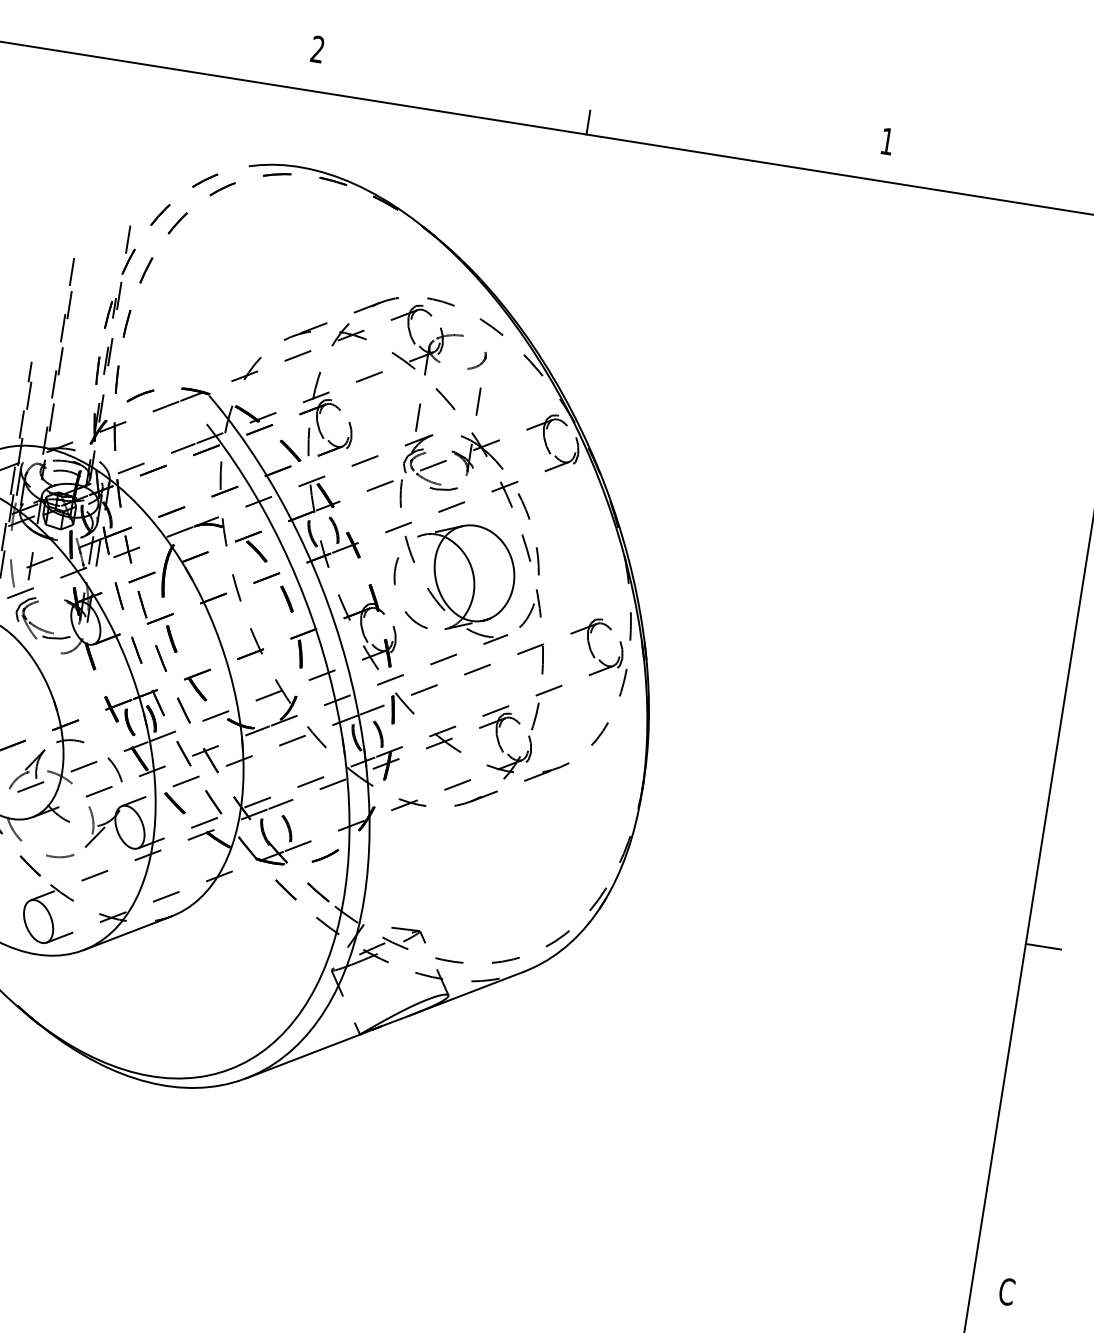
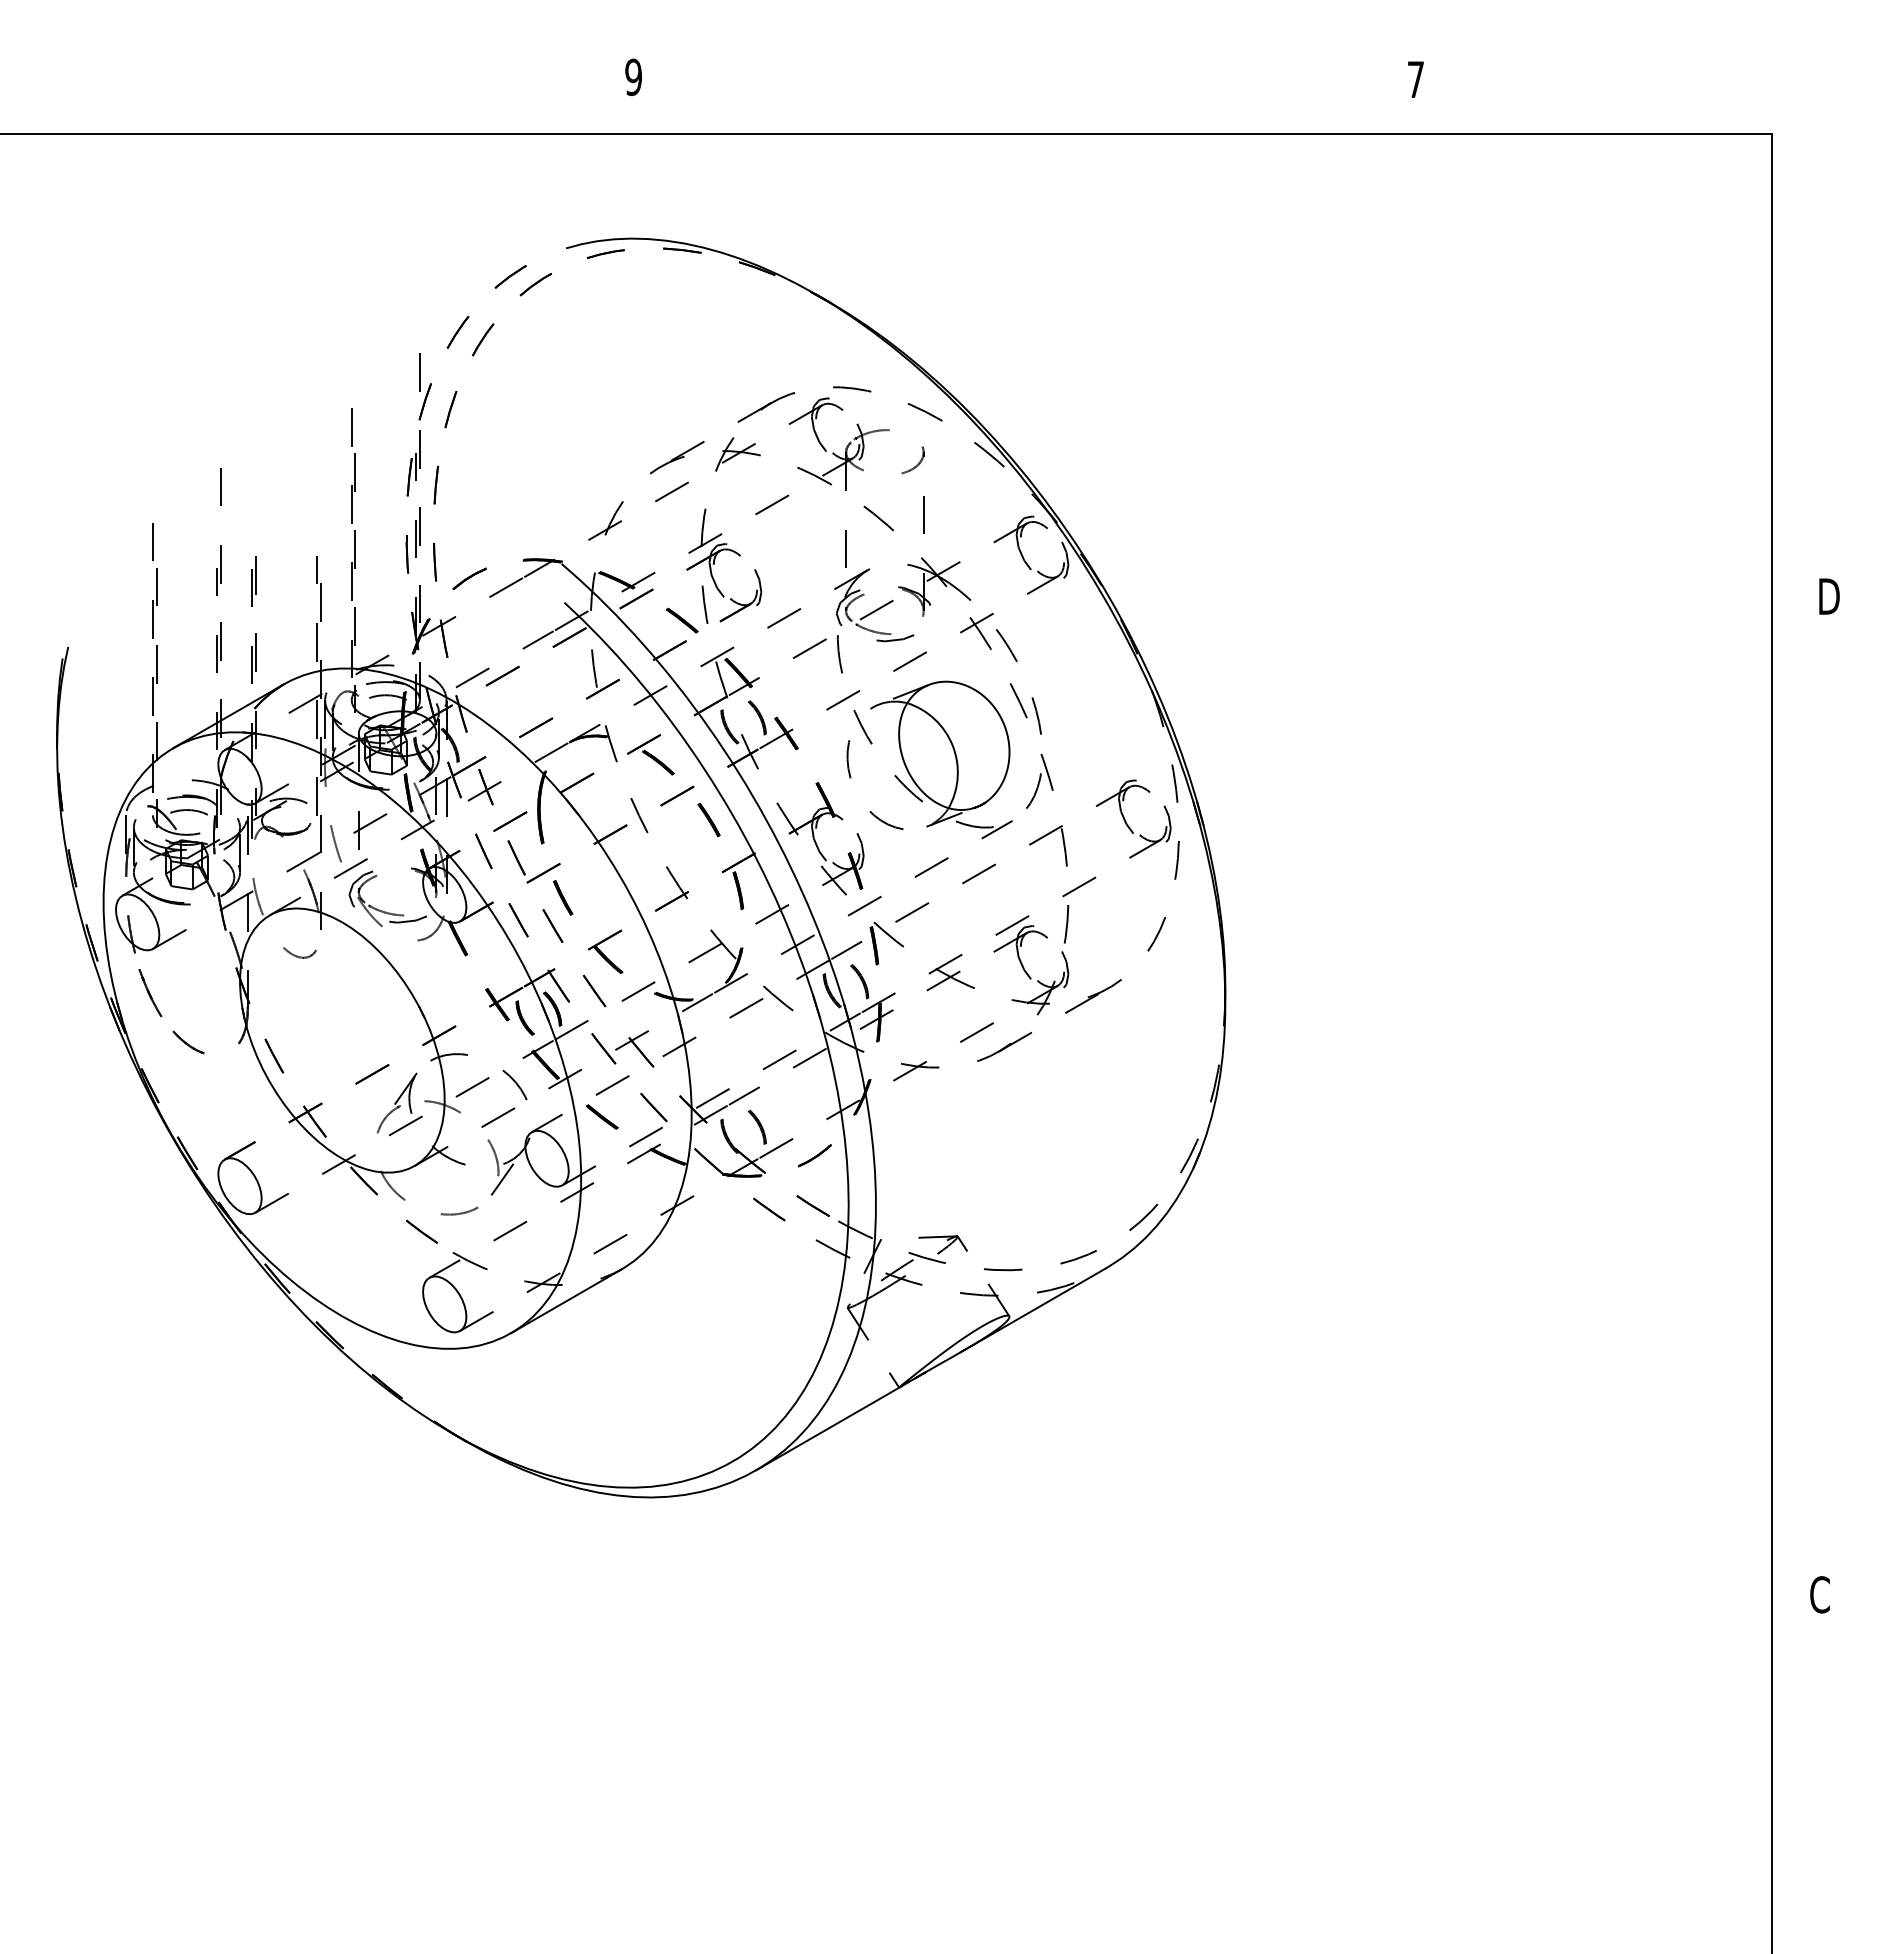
text: (317, 49) -> (633, 77), 2 -> 9
line: (588, 122) -> (1011, 117), removed
text: (887, 141) -> (1415, 79), 1 -> 7
line: (1043, 947) -> (1795, 1125), removed

